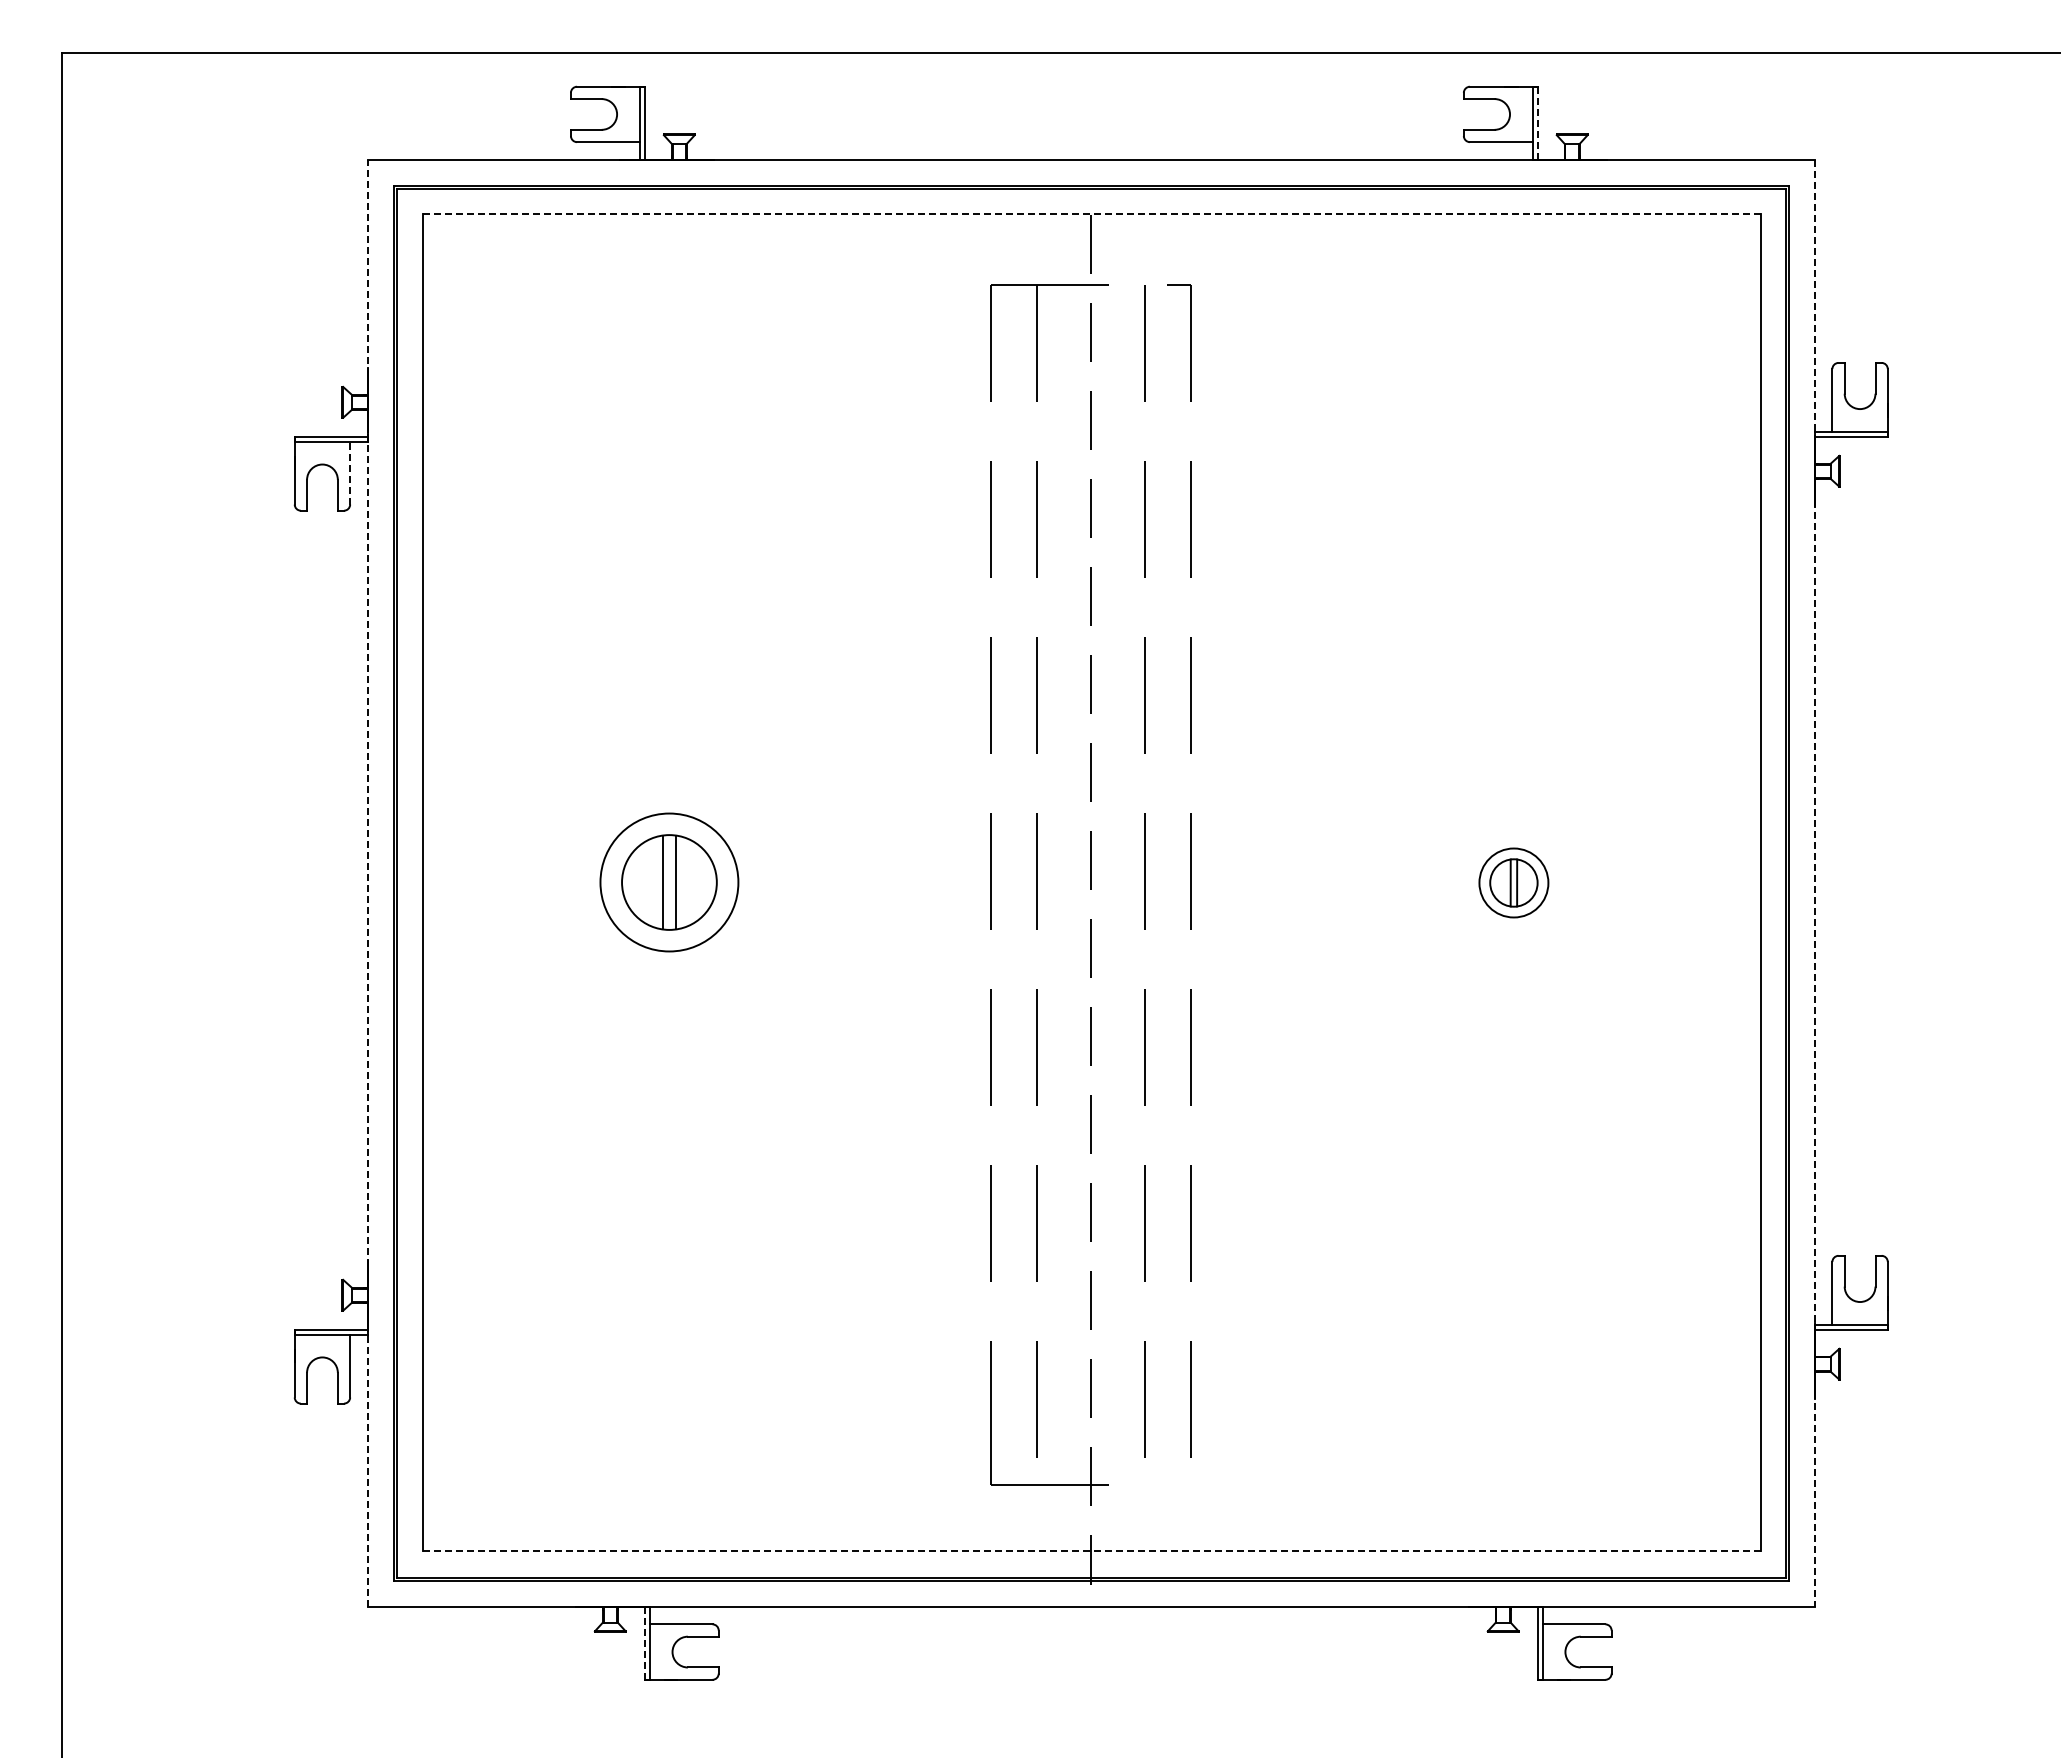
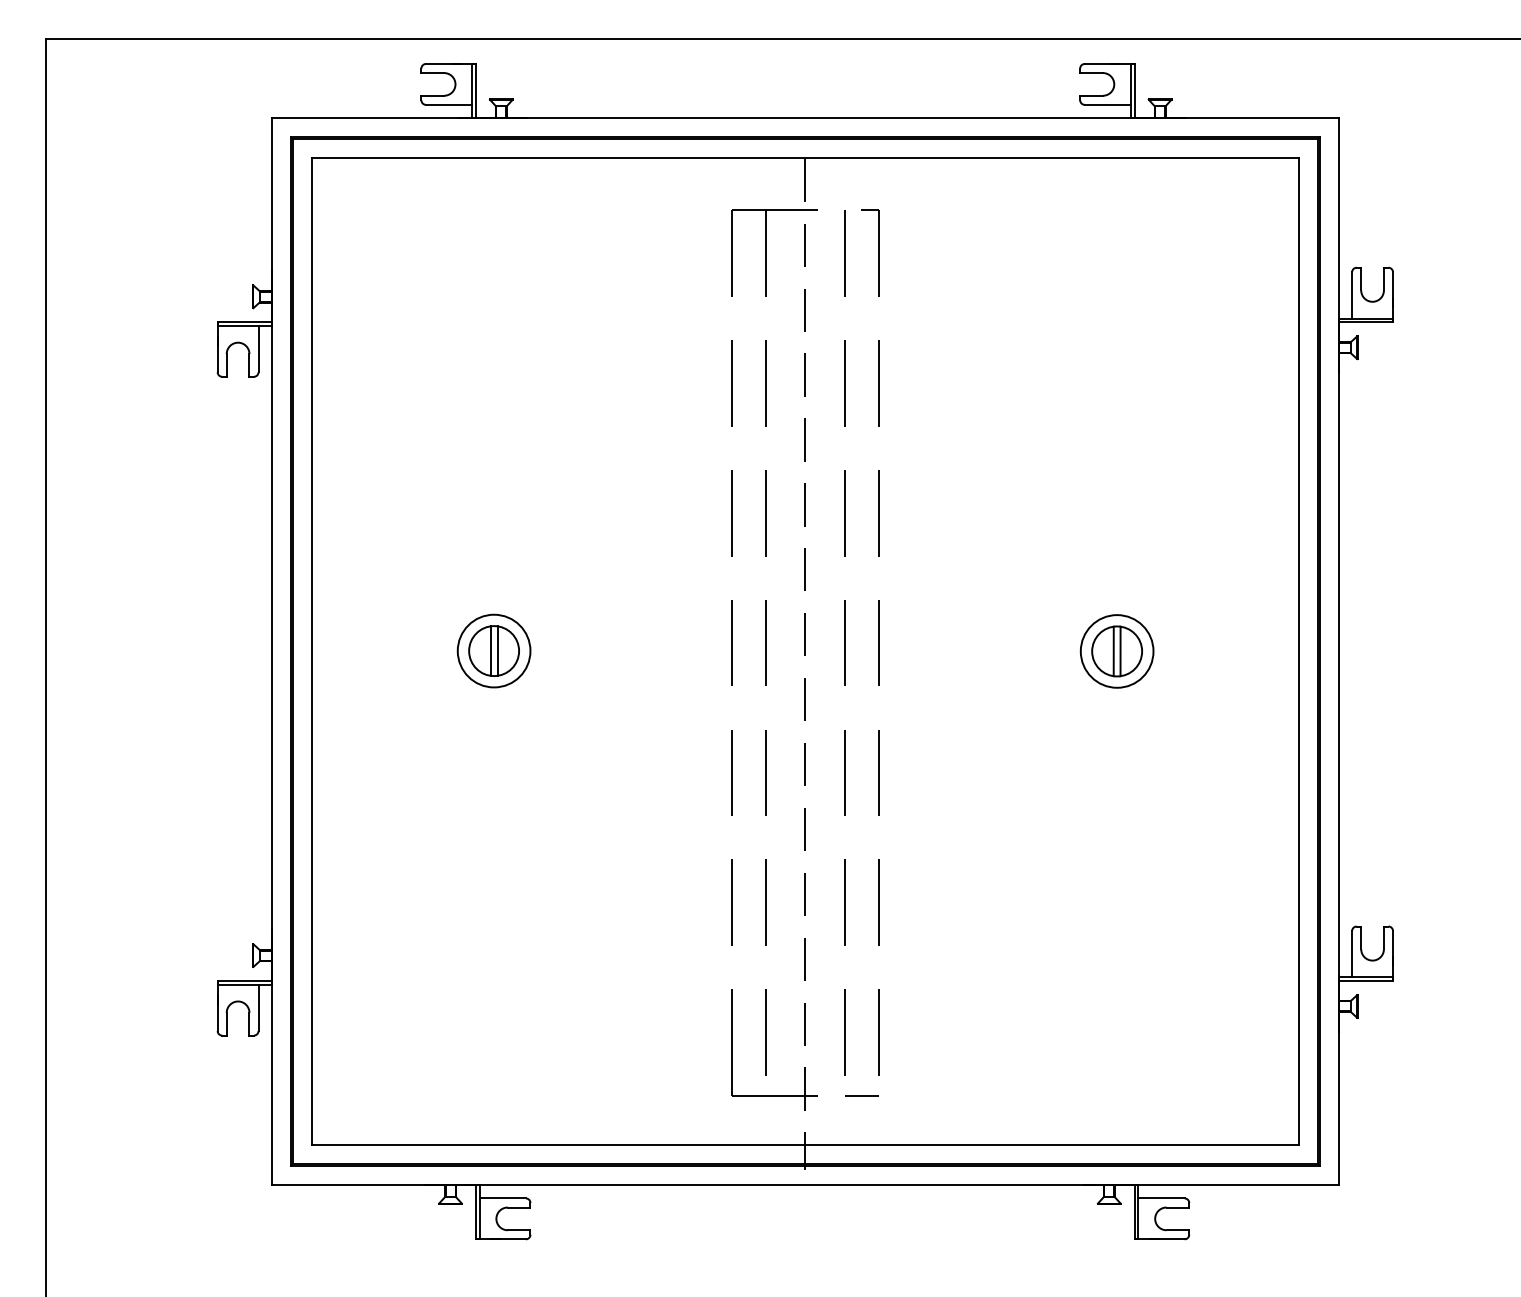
line: (1537, 123) -> (1134, 91), dashed -> solid
line: (1092, 213) -> (806, 157), dashed -> solid
line: (350, 472) -> (258, 348), dashed -> solid
part: (669, 882) -> (494, 651), size x0.71
part: (1513, 882) -> (1116, 651), size x1.43
line: (367, 883) -> (271, 651), dashed -> solid
line: (1814, 883) -> (1338, 651), dashed -> solid
line: (1168, 1485) -> (862, 1095), added
line: (1092, 1551) -> (806, 1144), dashed -> solid
line: (644, 1642) -> (475, 1211), dashed -> solid

